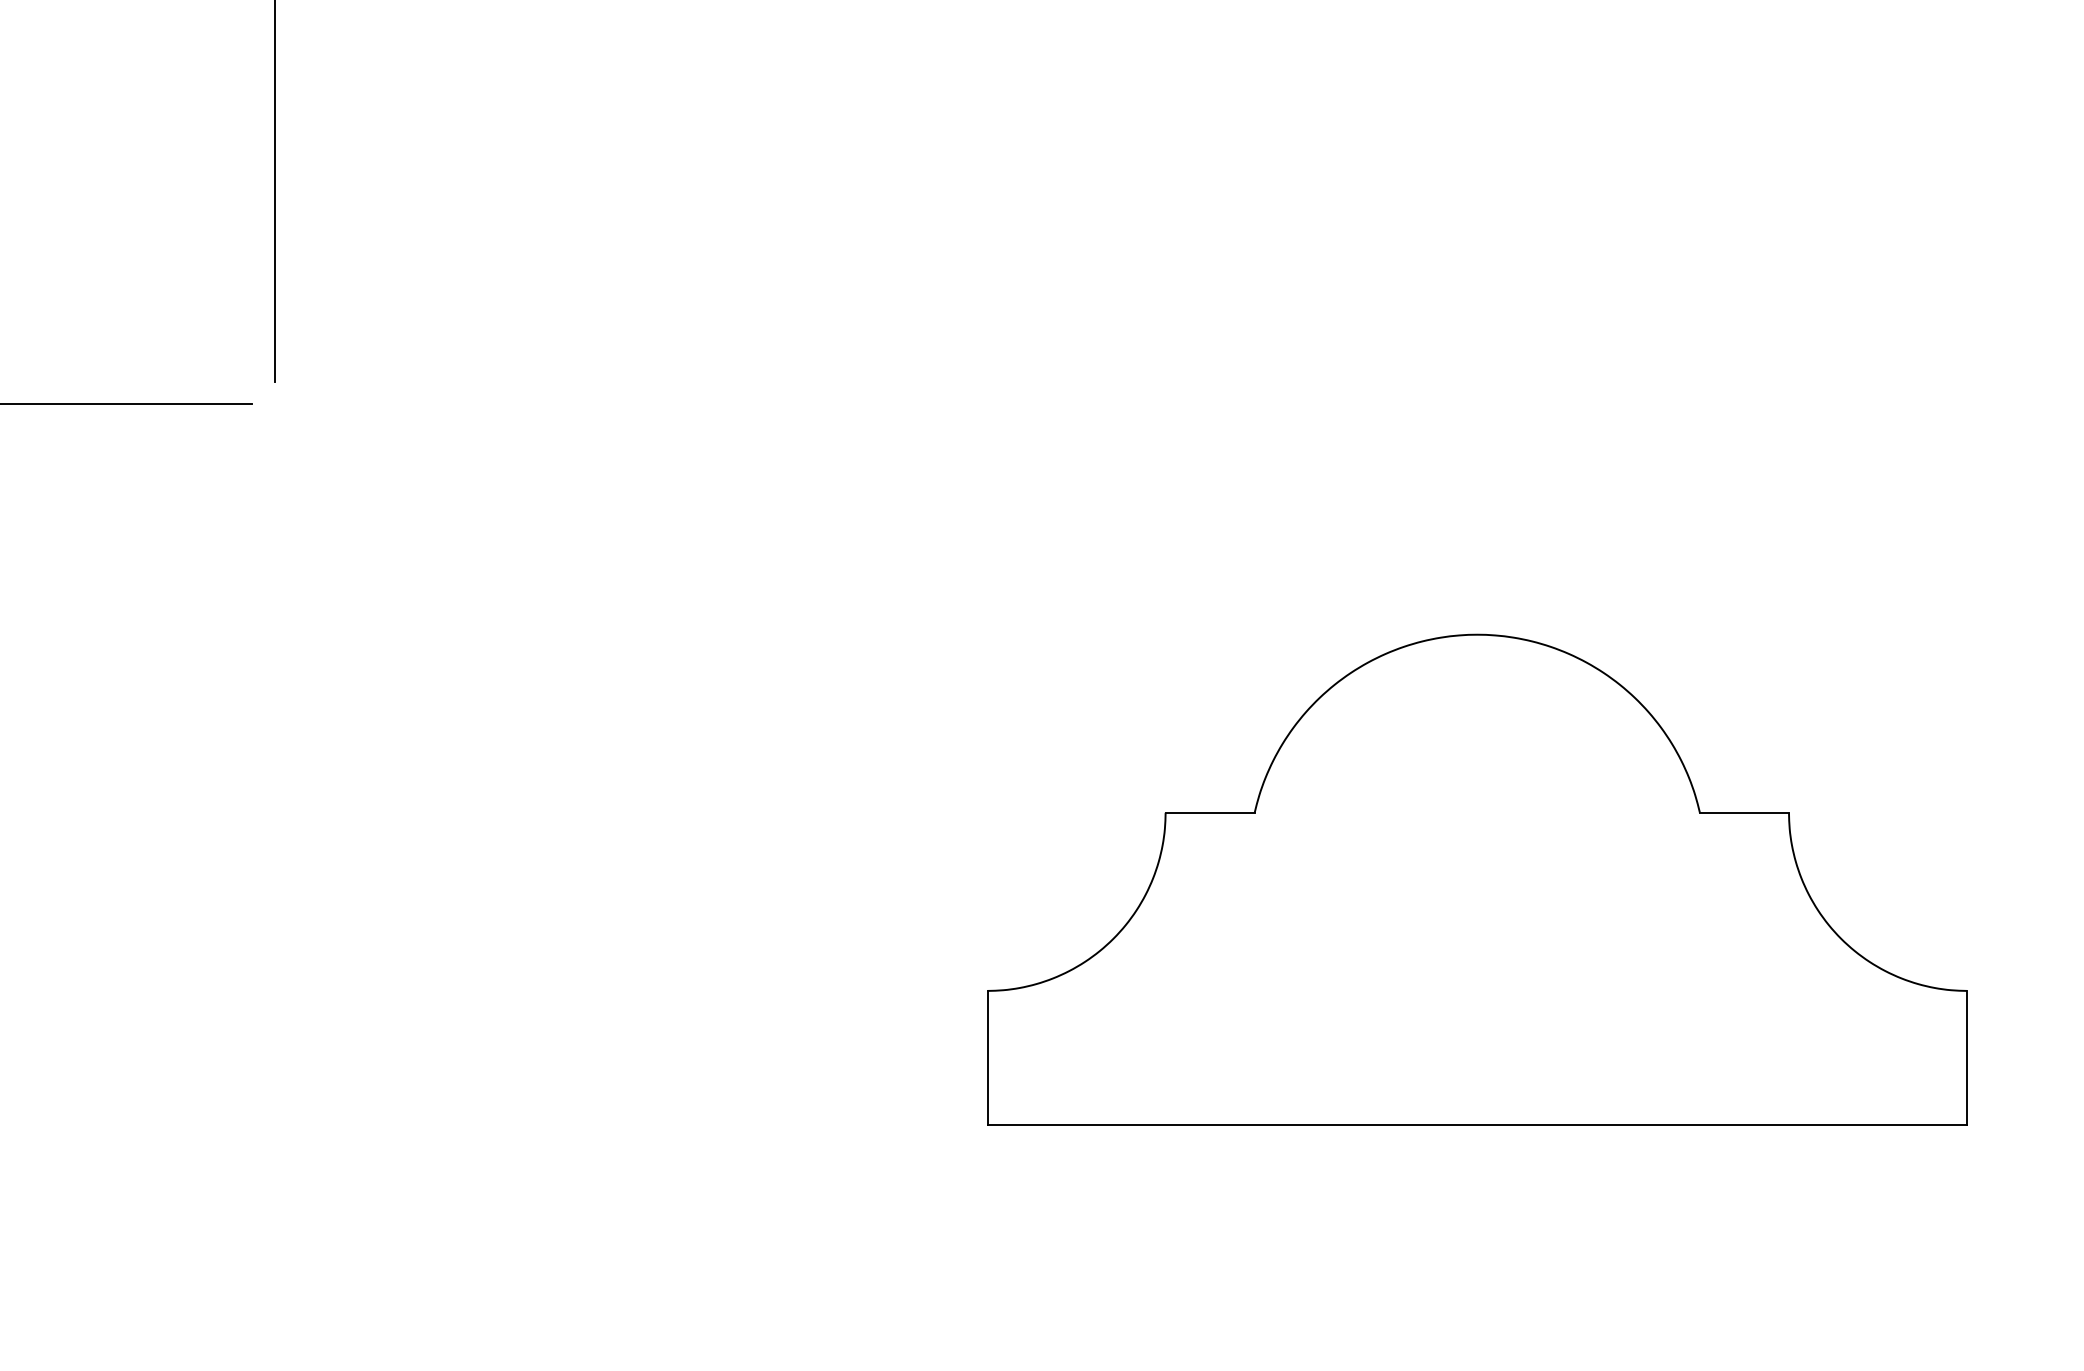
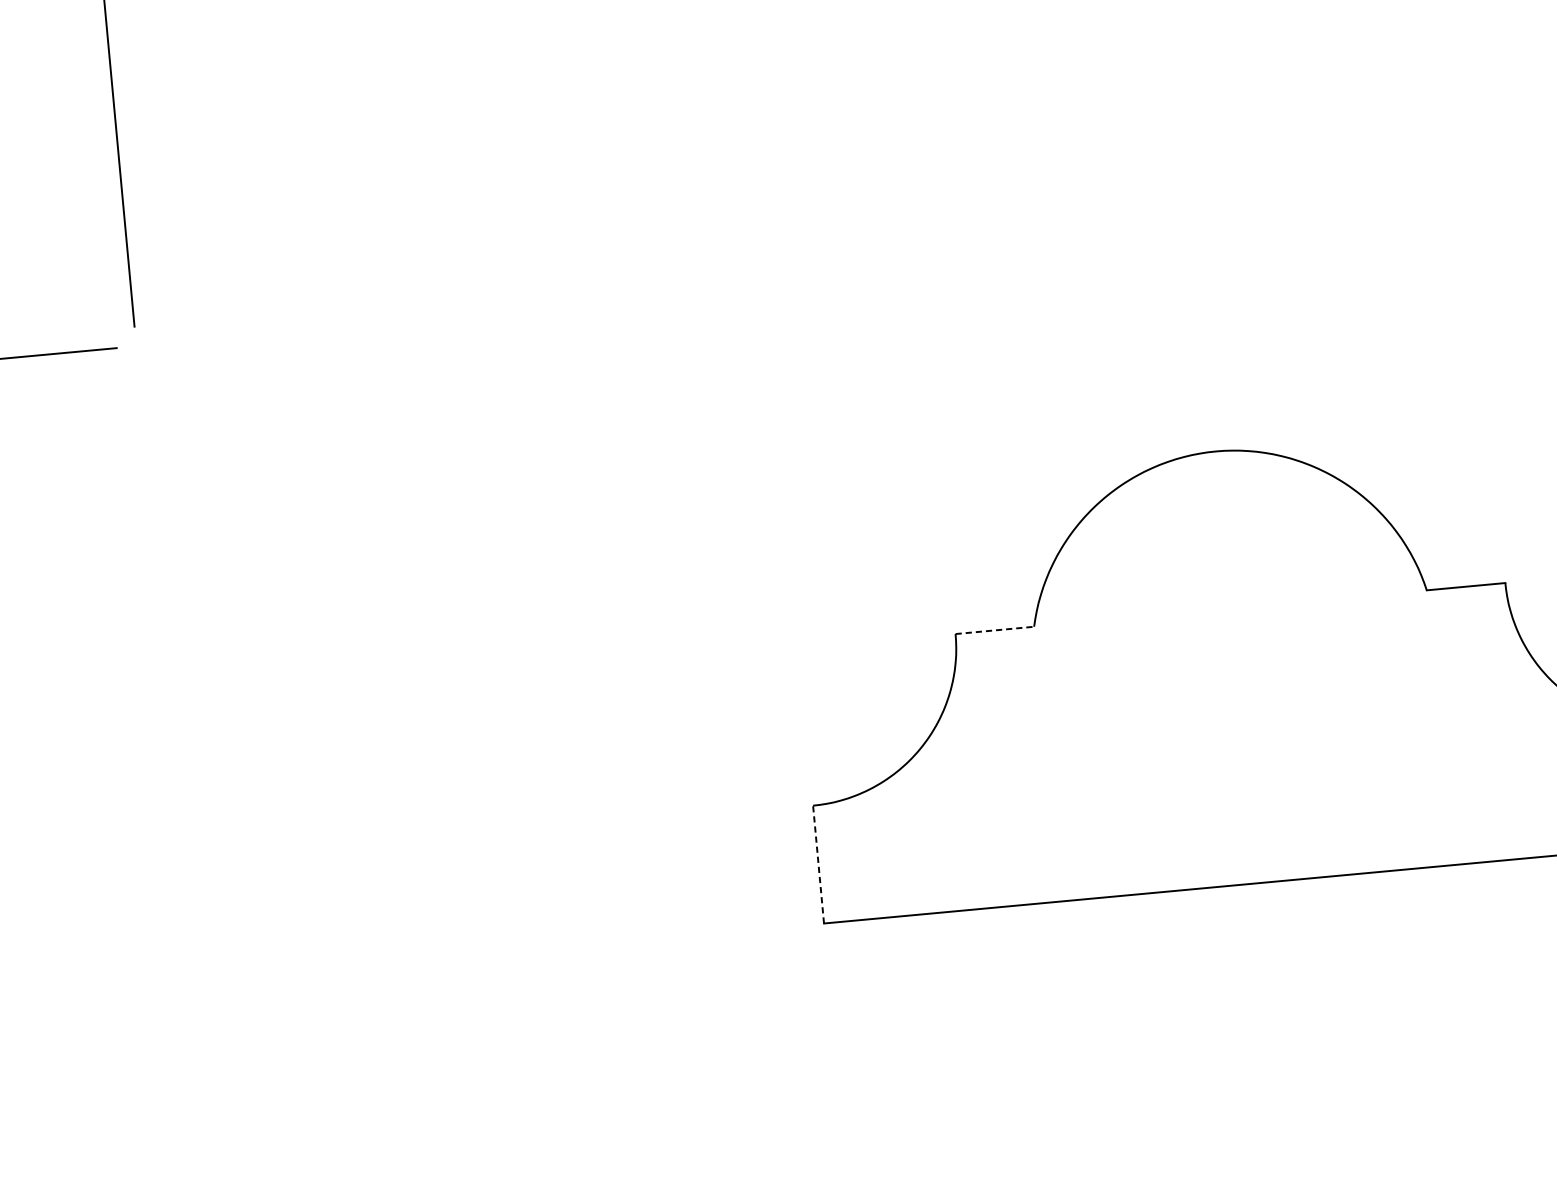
line: (1210, 812) -> (995, 630), solid -> dashed
line: (987, 1057) -> (818, 864), solid -> dashed

